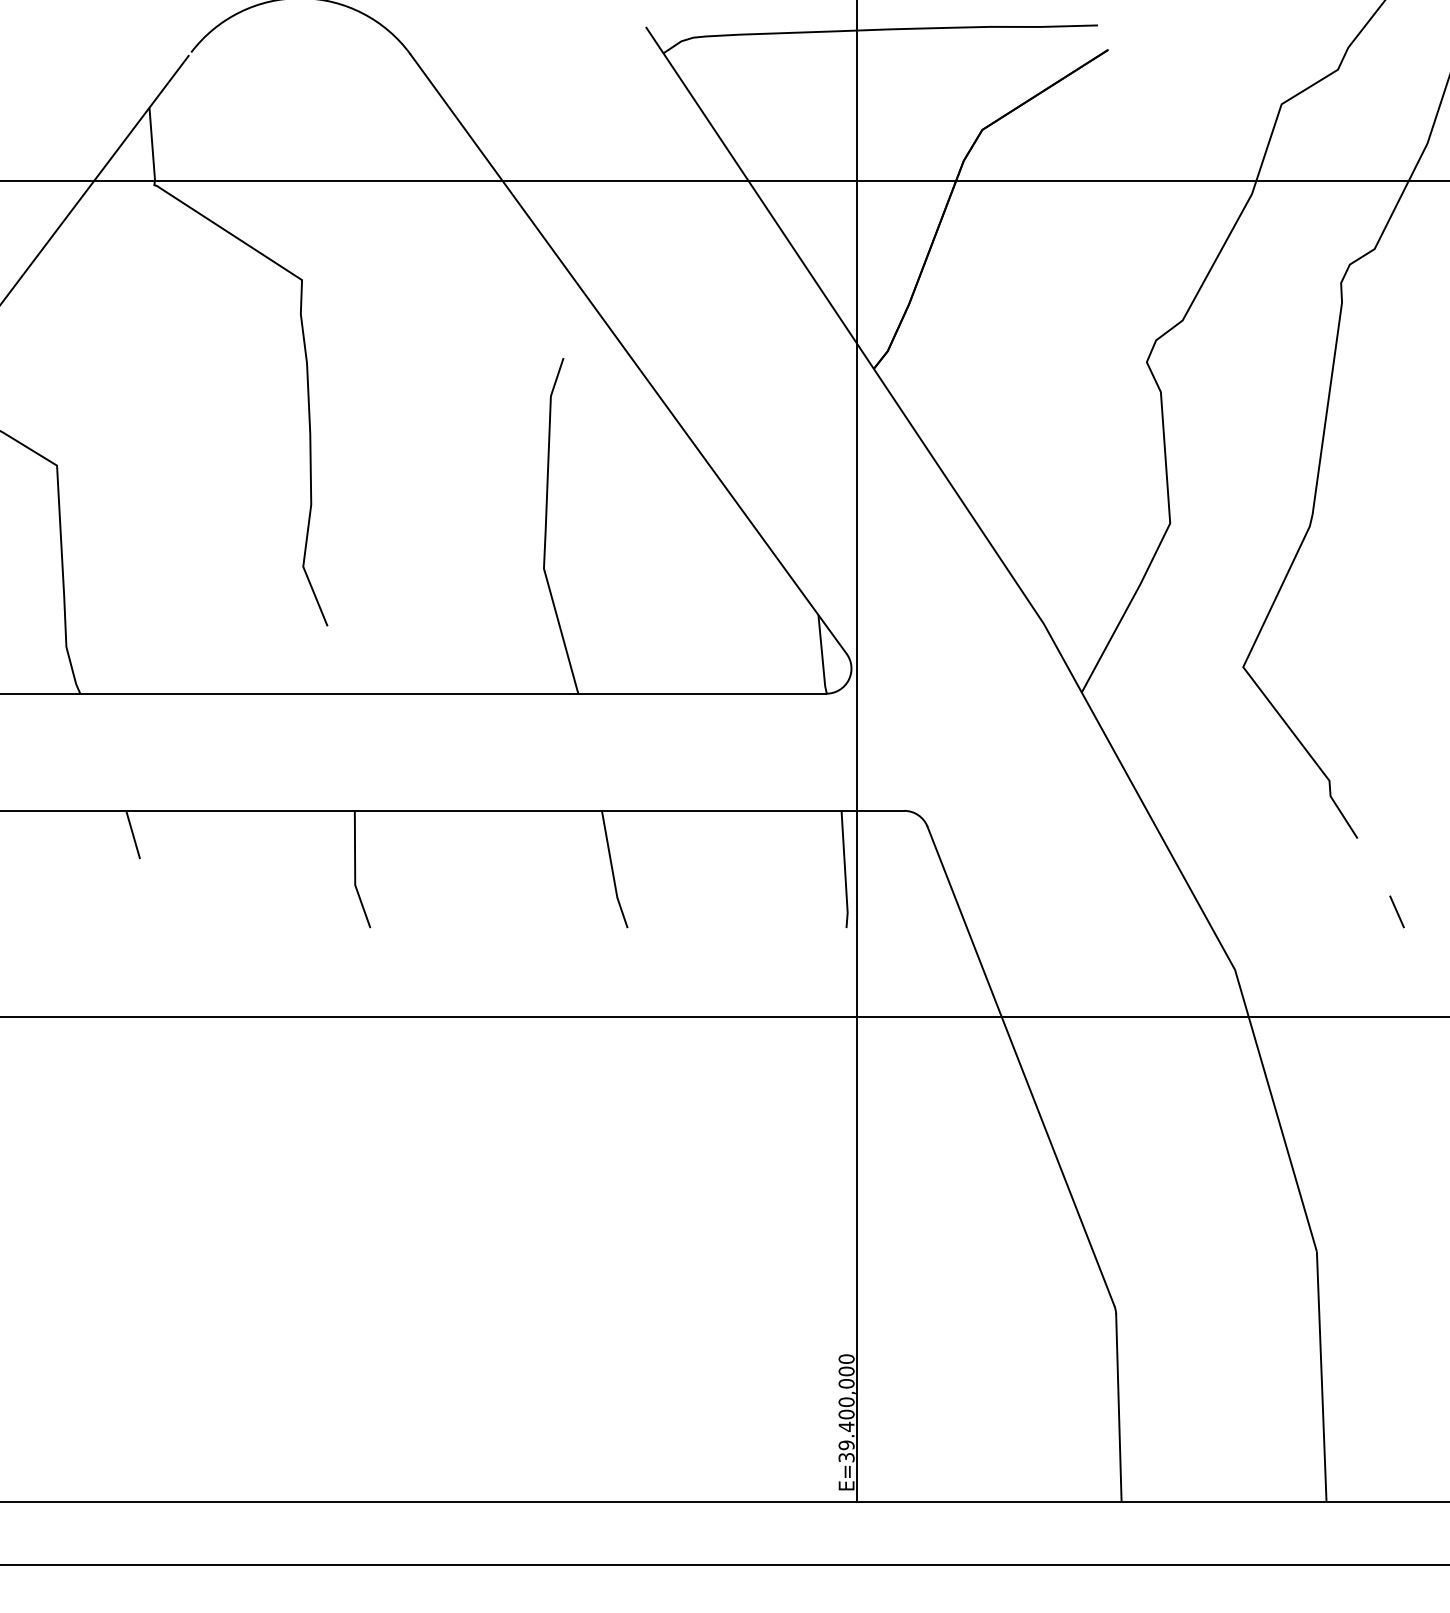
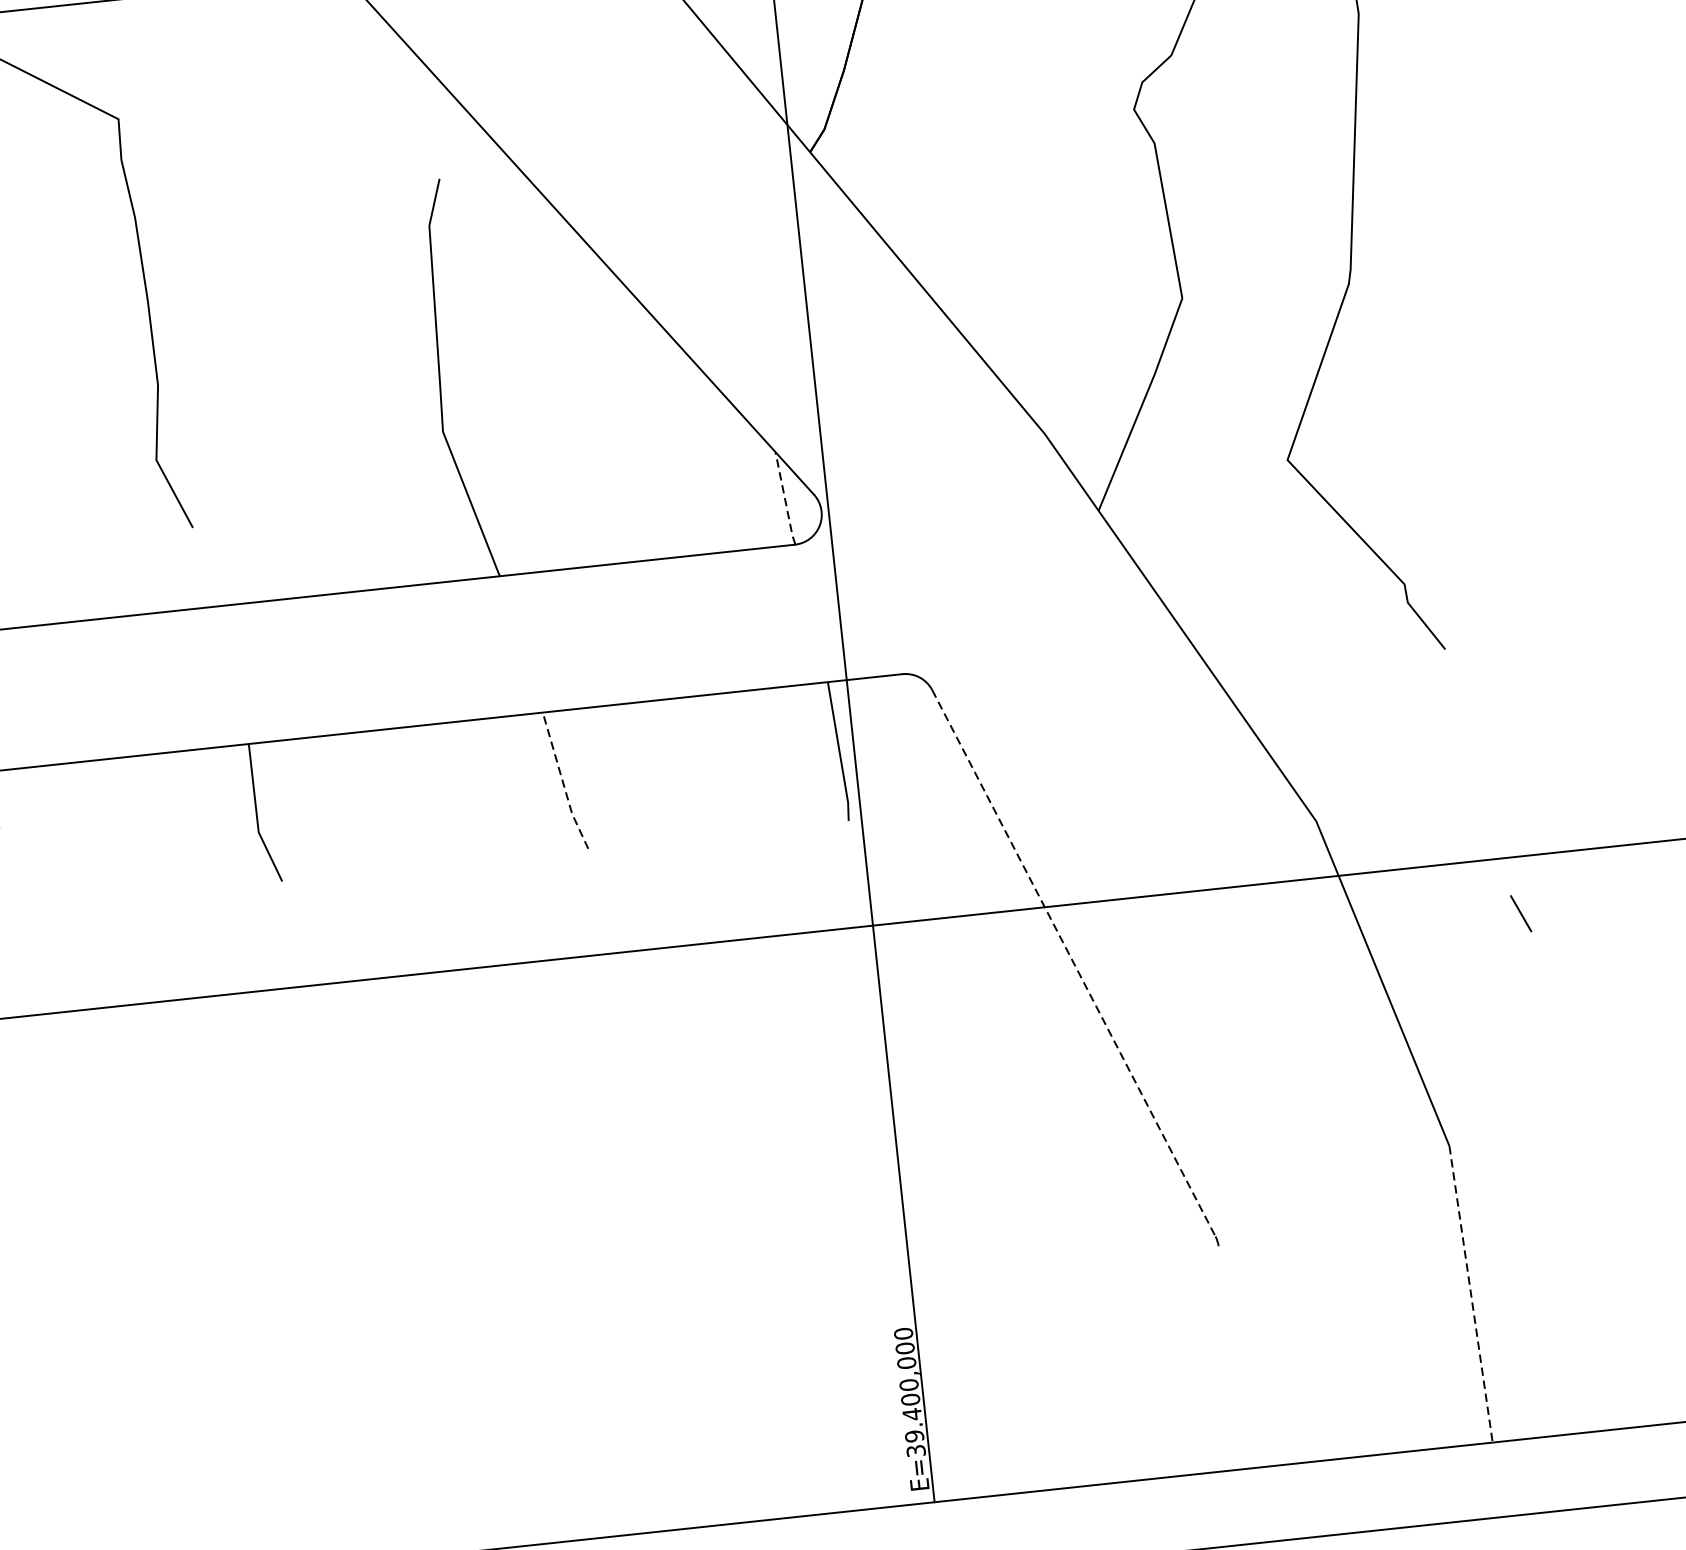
line: (822, 654) -> (785, 498), solid -> dashed
line: (612, 870) -> (562, 782), solid -> dashed
line: (1396, 911) -> (1520, 913), moved
line: (1021, 1066) -> (1074, 963), solid -> dashed
line: (1321, 1377) -> (1470, 1295), solid -> dashed
line: (1118, 1407) -> (1233, 1356), removed

